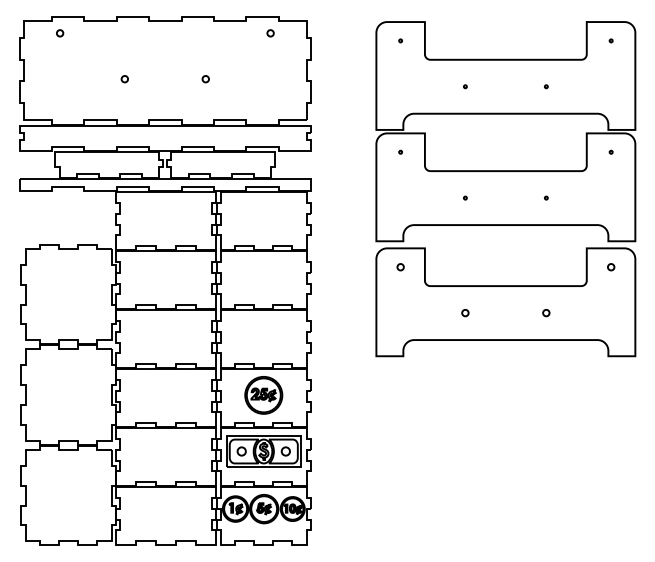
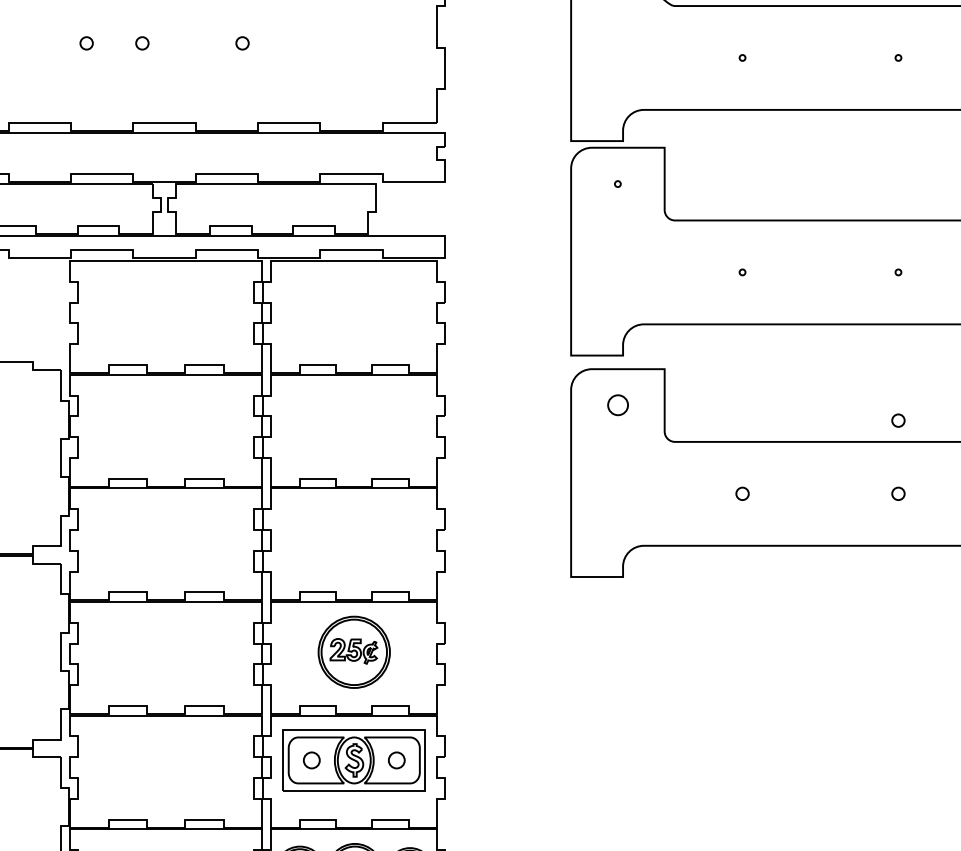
part: (153, 79) -> (141, 43), added
part: (400, 267) -> (617, 406), size x1.6
part: (546, 275) -> (898, 421), added

